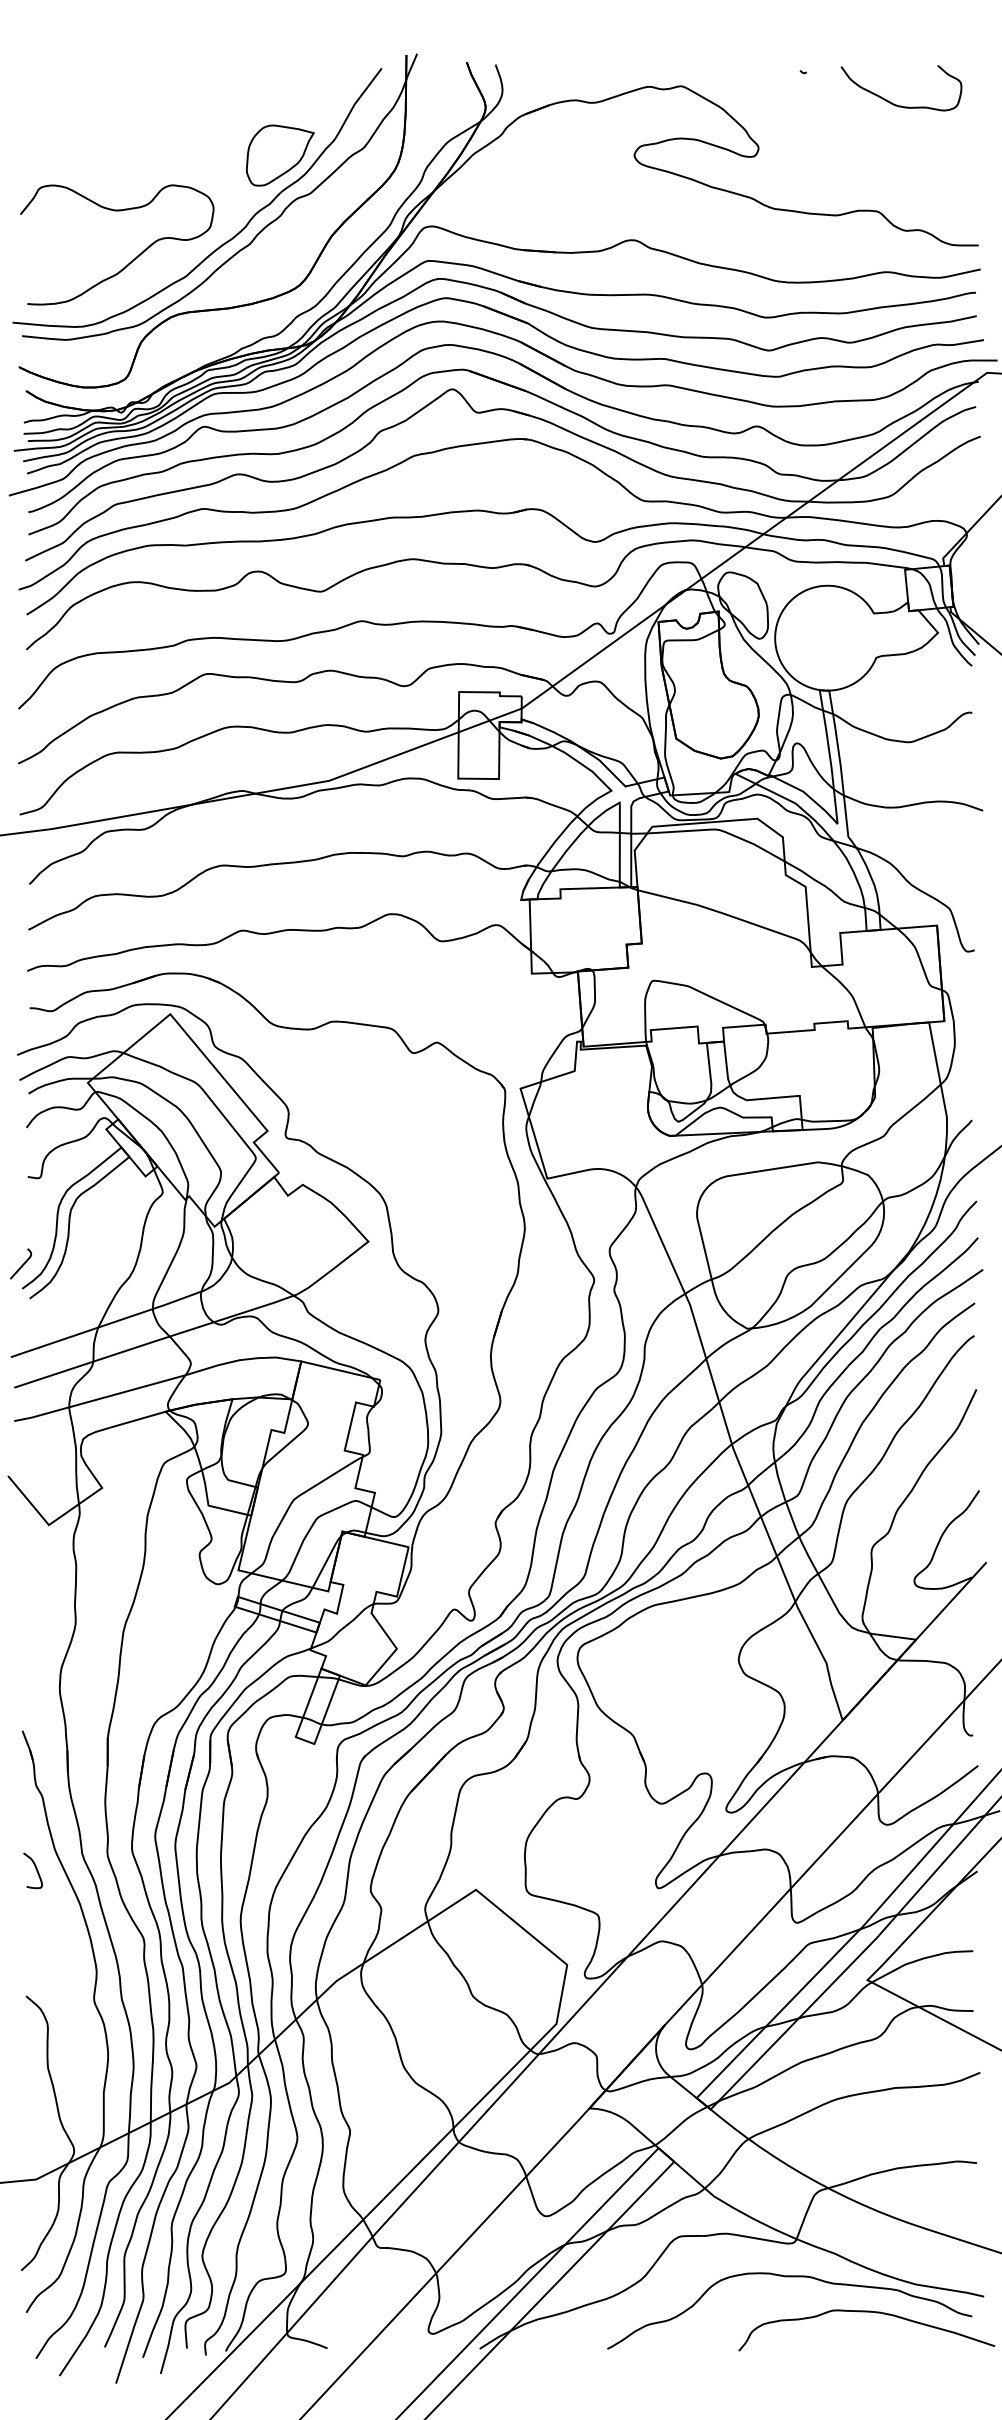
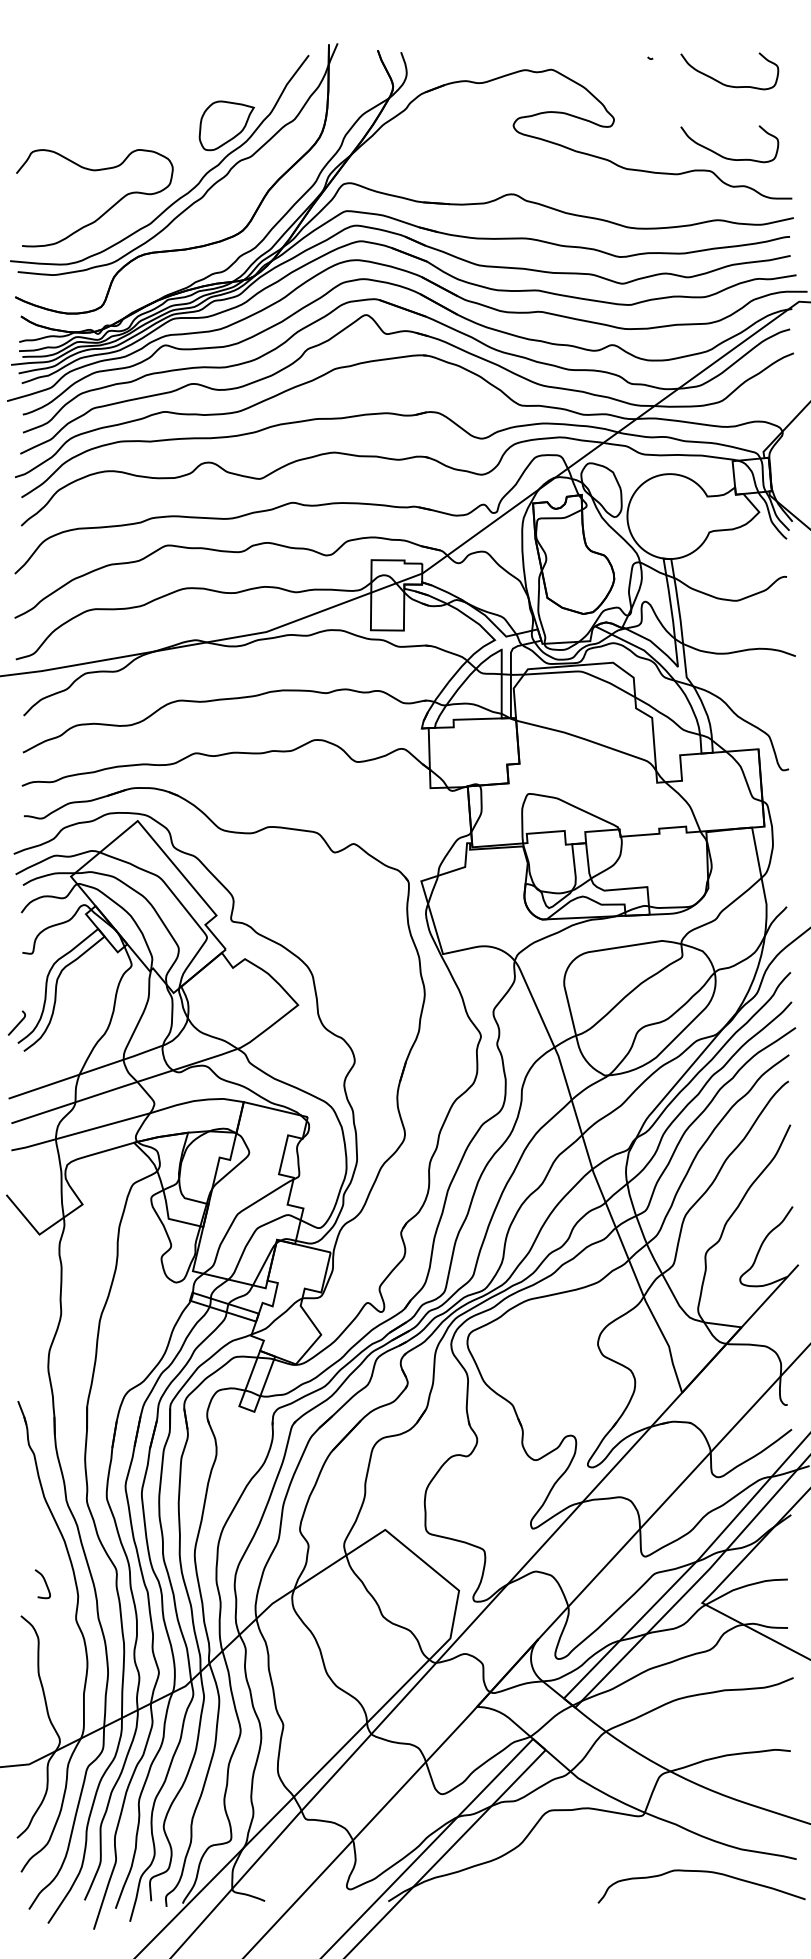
curve: (894, 193) -> (724, 156), added
curve: (35, 1869) -> (44, 1583), moved
curve: (789, 2277) -> (639, 1843), removed

